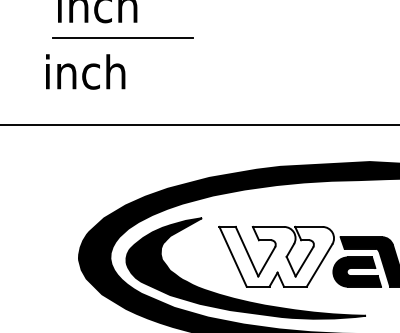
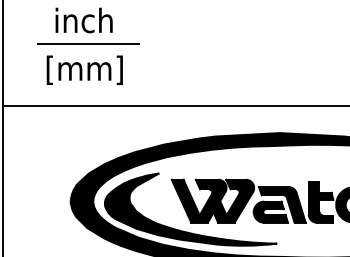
line: (123, 37) -> (88, 43), moved
text: (98, 73) -> (84, 69), inch -> [mm]
fill: (276, 255) -> (212, 200), added

